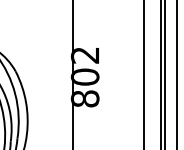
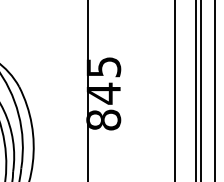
text: (85, 66) -> (103, 80), 802 -> 845

